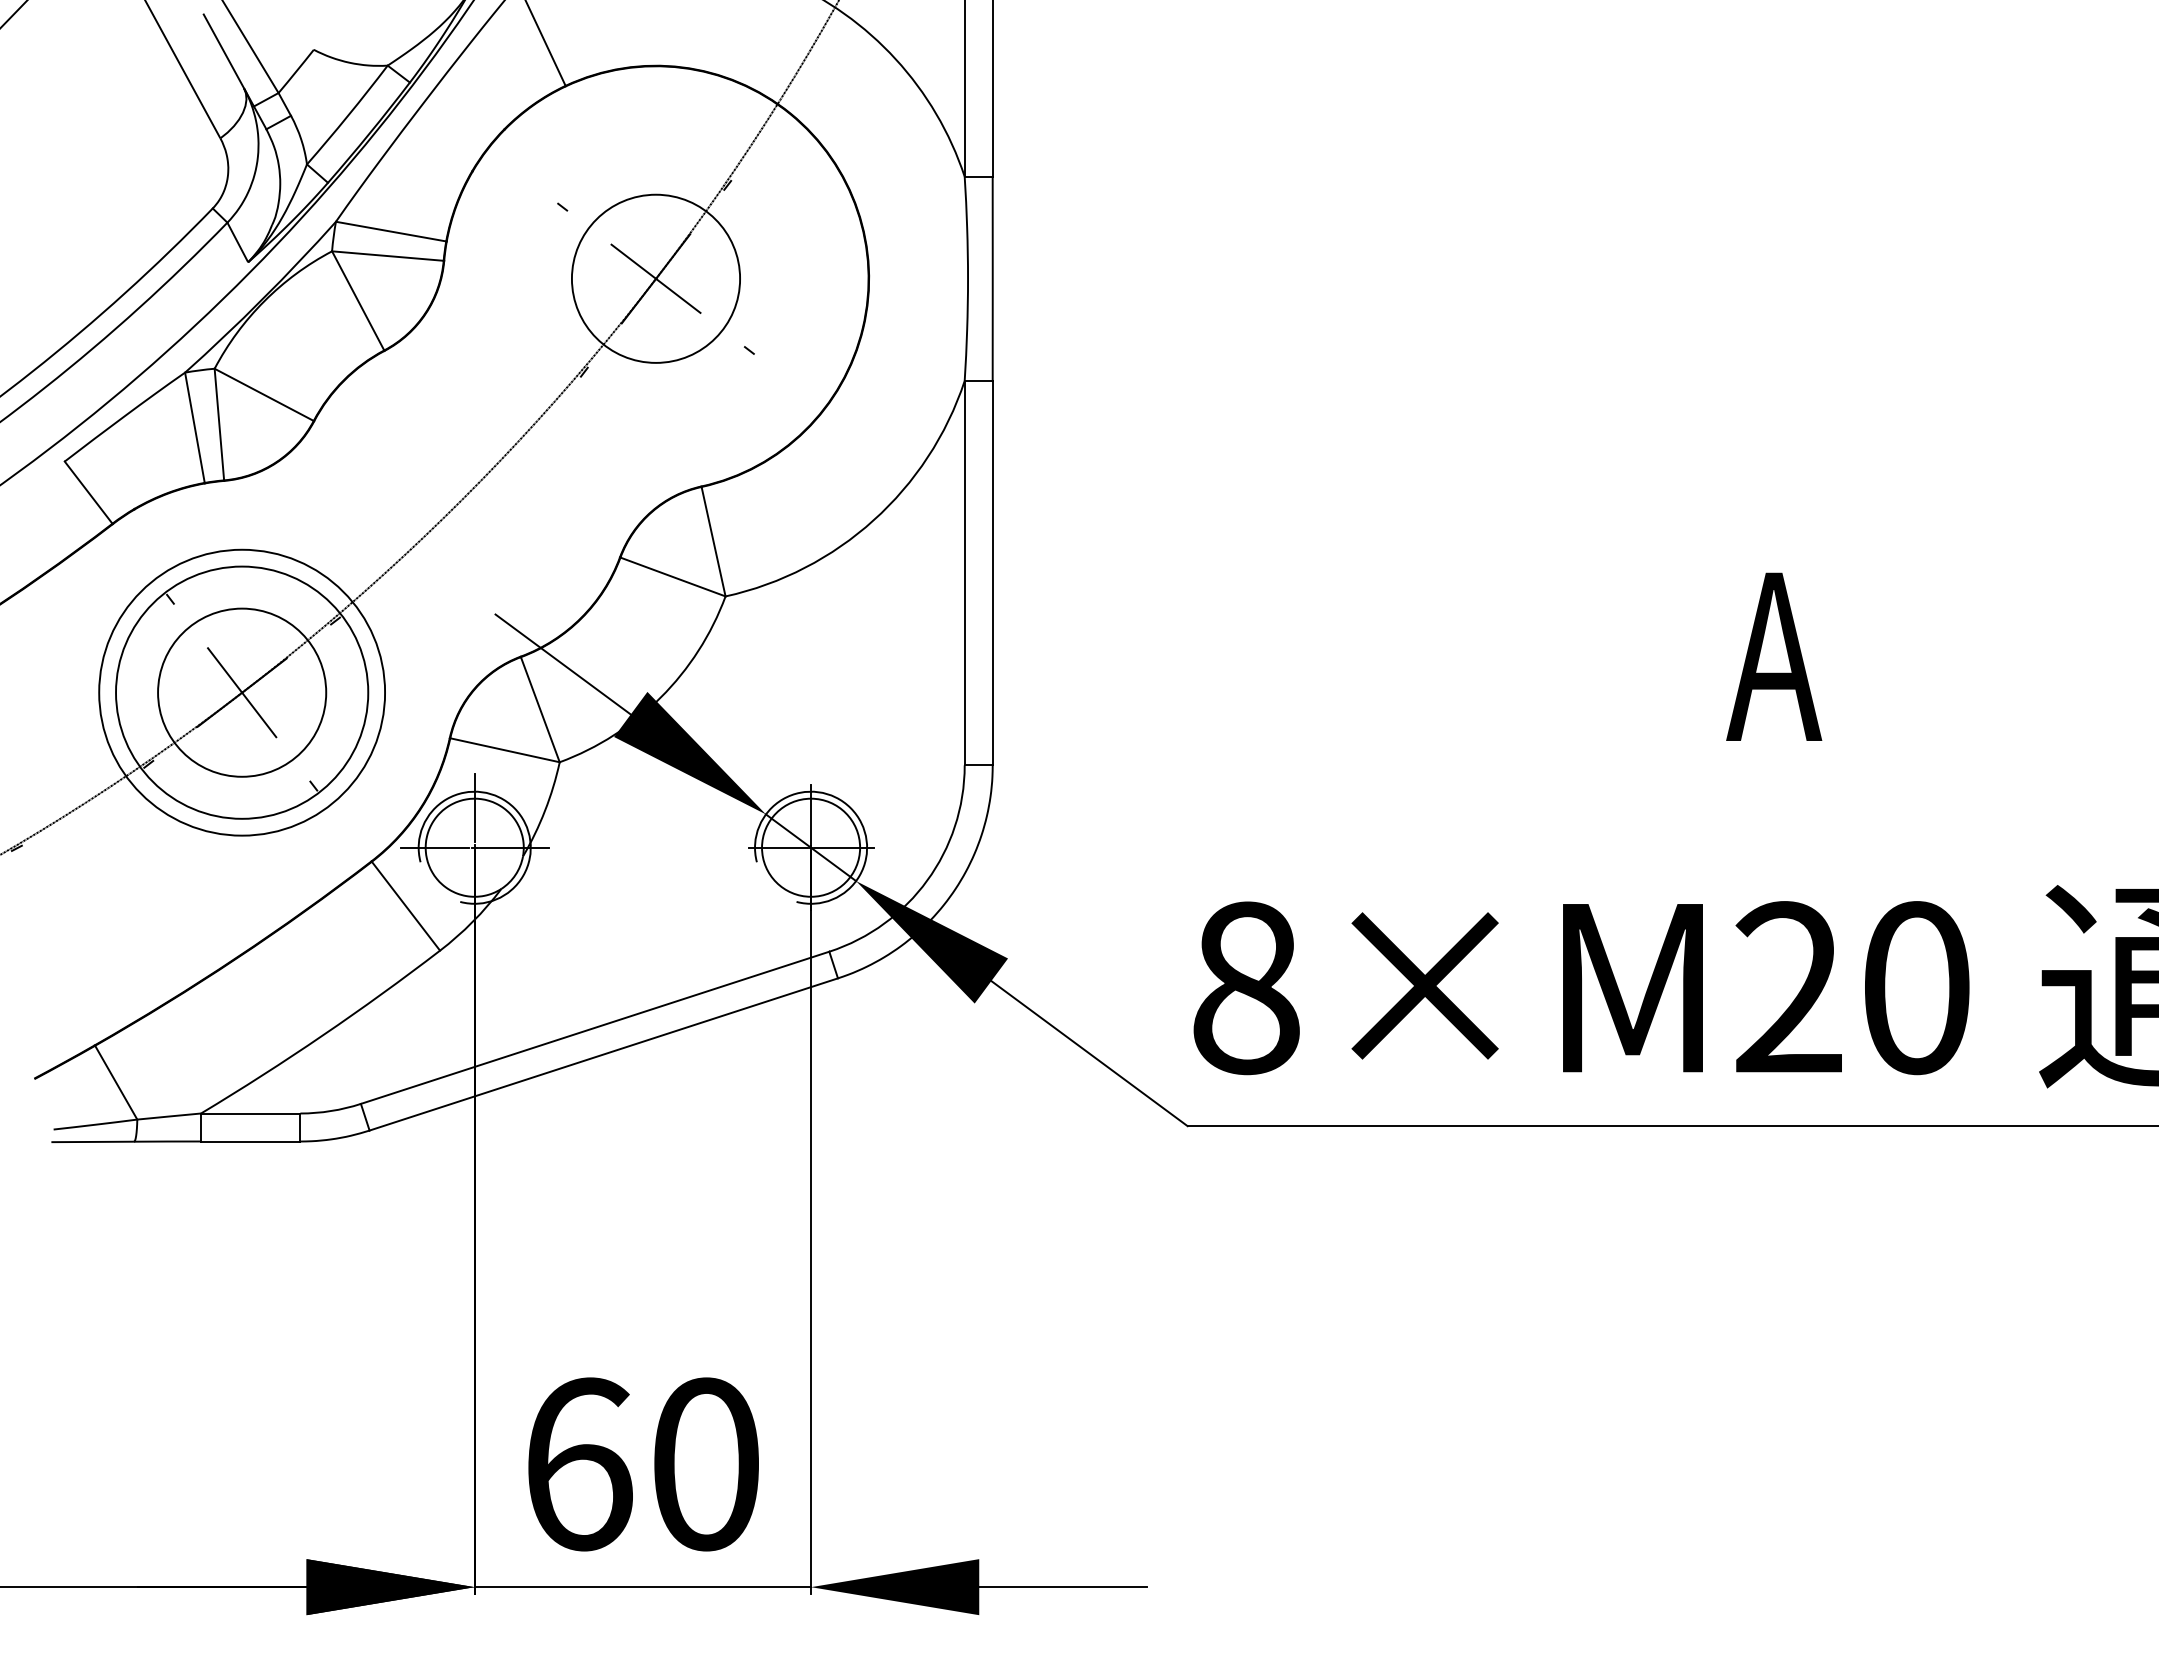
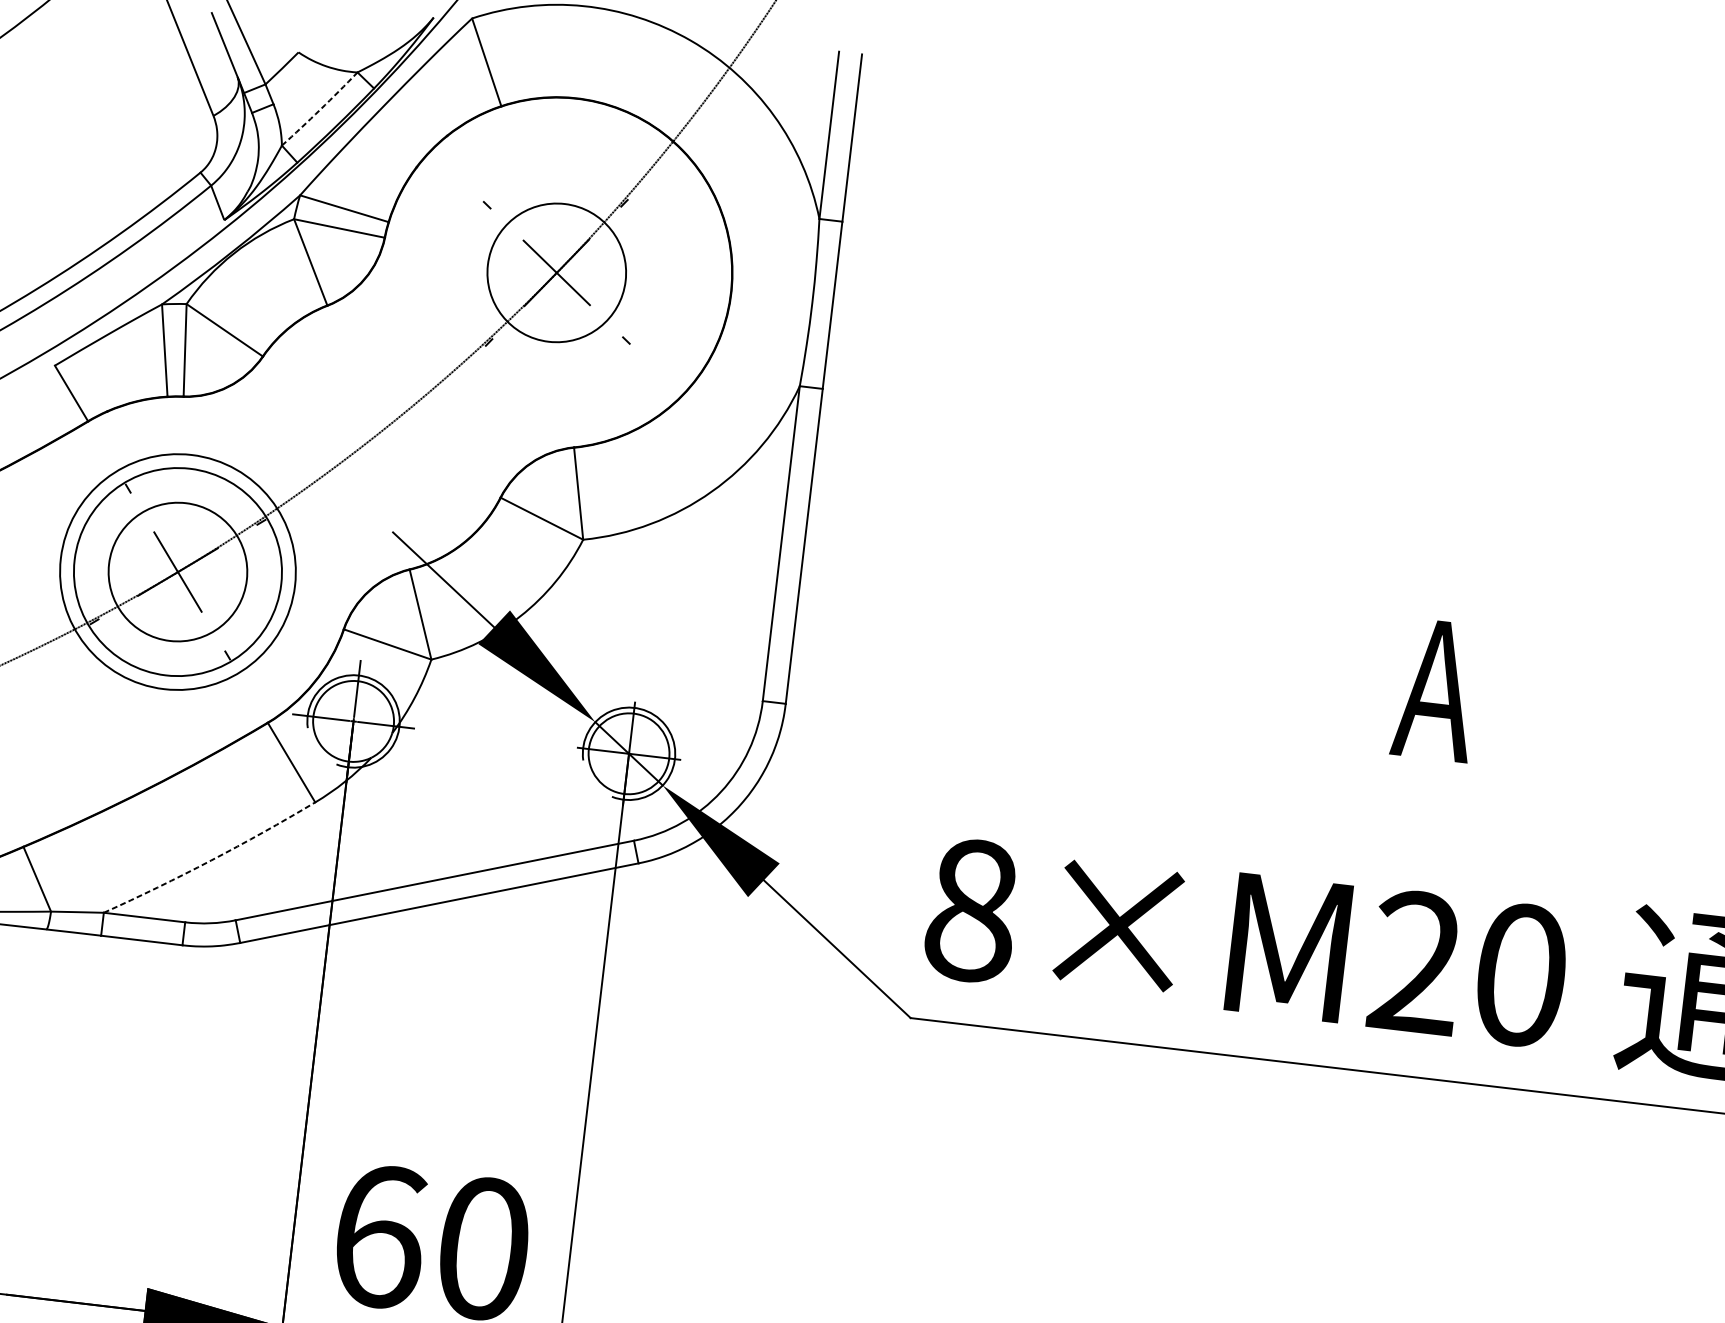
arc: (348, 115) -> (320, 109), solid -> dashed
arc: (322, 1035) -> (210, 860), solid -> dashed

